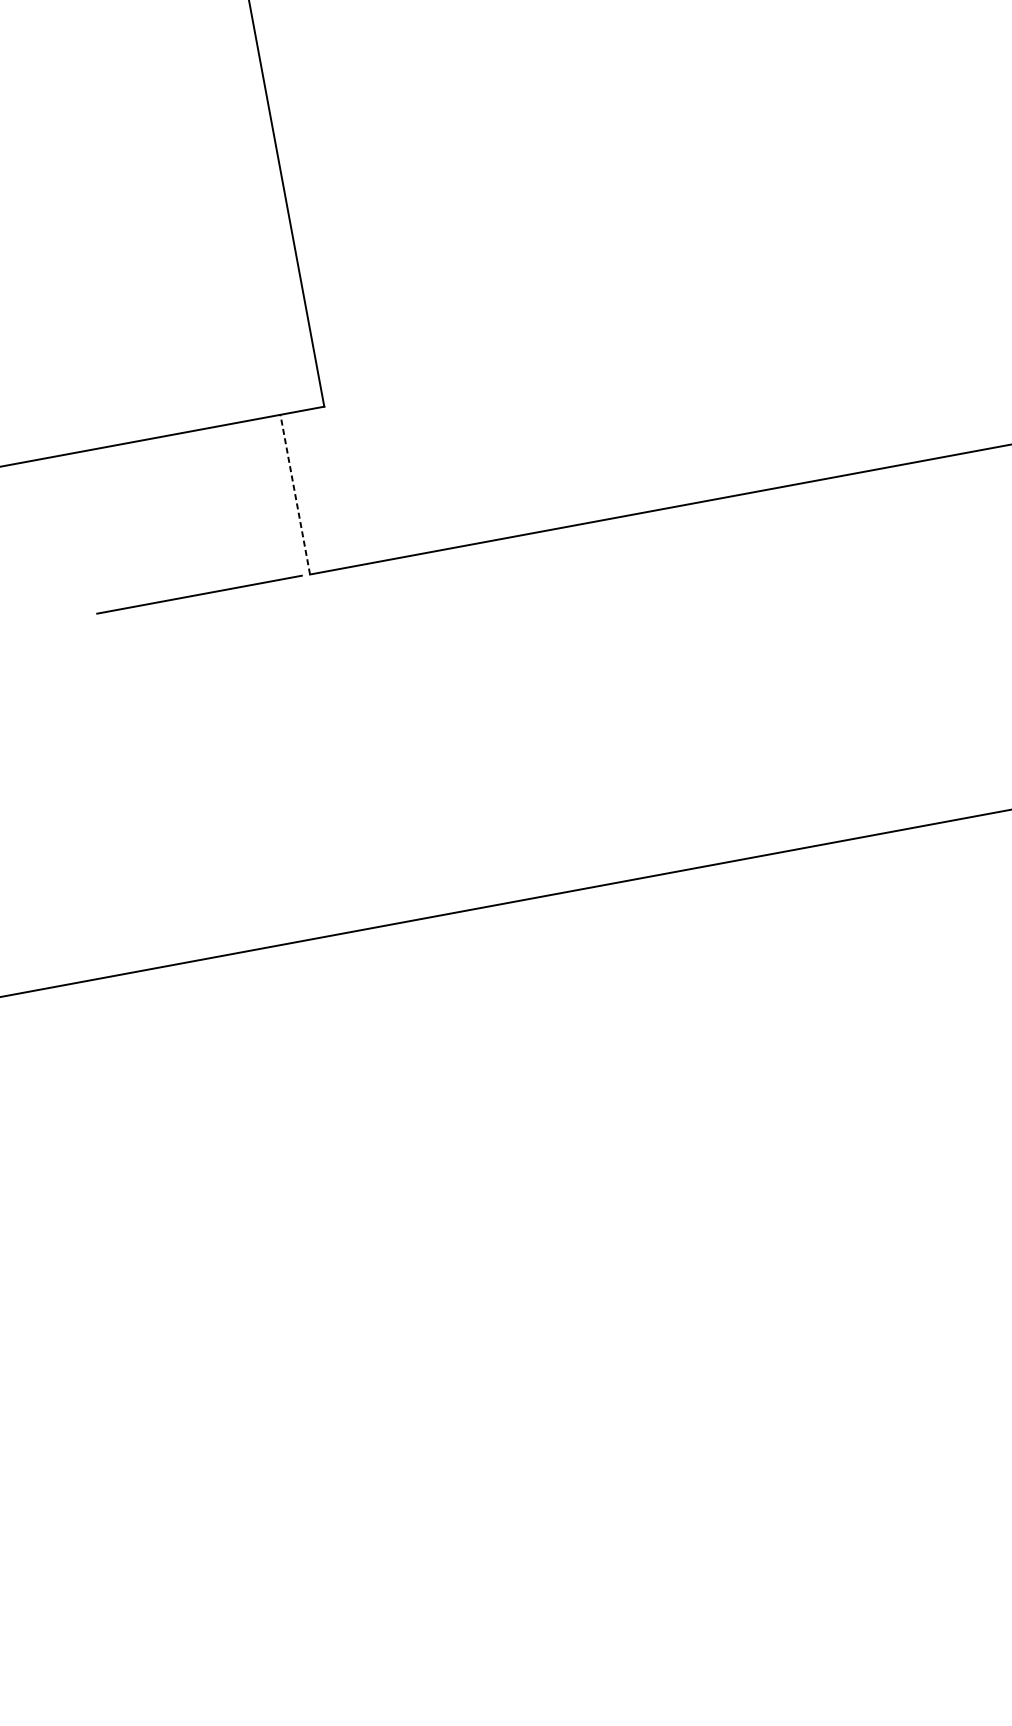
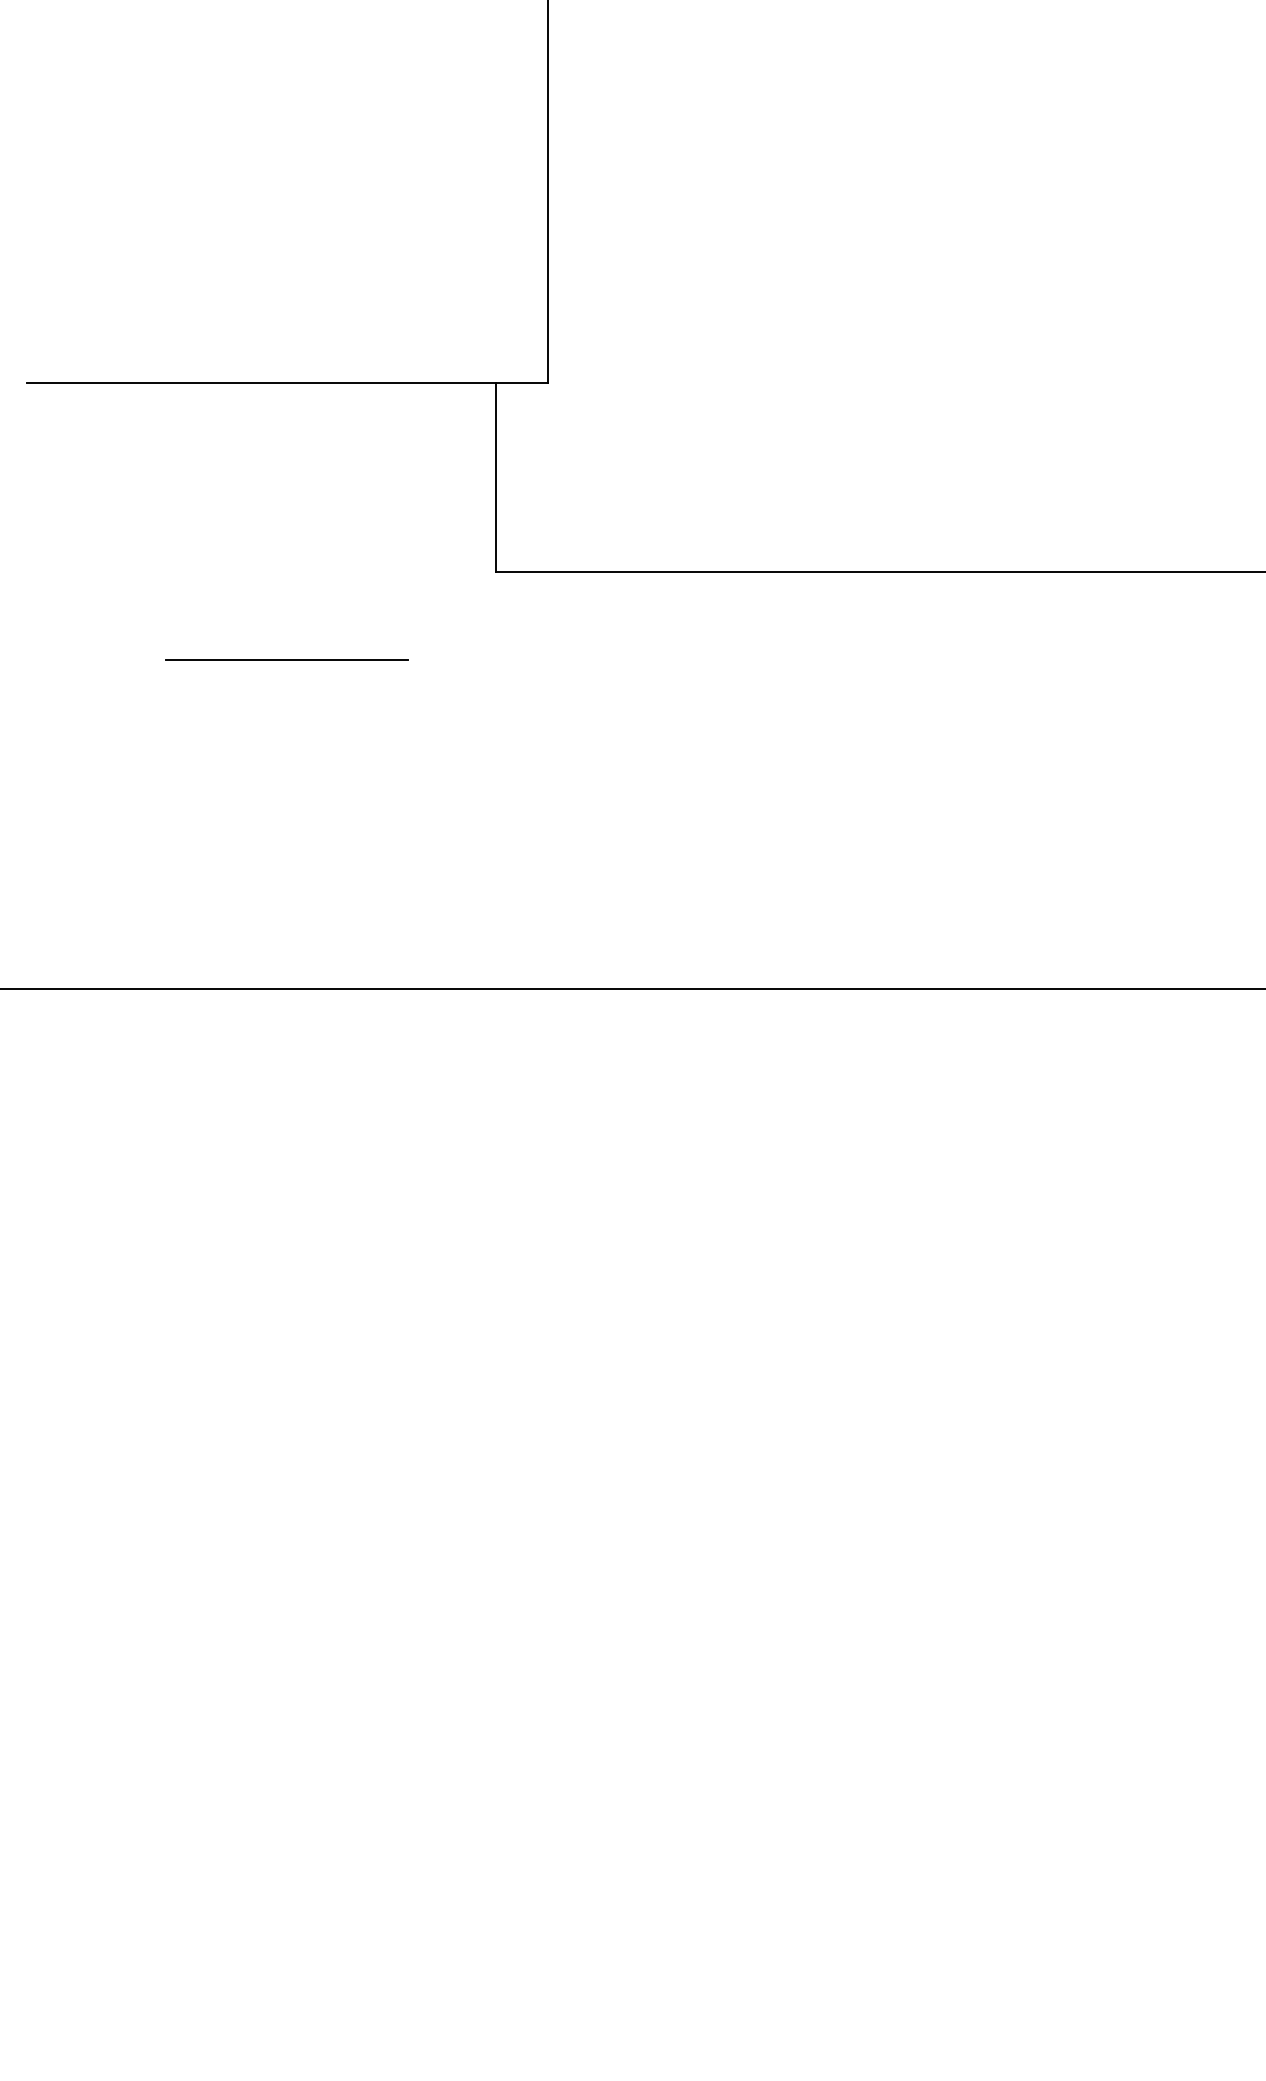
line: (295, 494) -> (495, 477), dashed -> solid
line: (198, 594) -> (286, 659), moved

